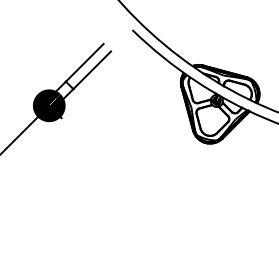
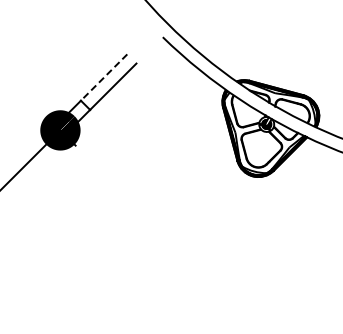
line: (85, 62) -> (104, 77), solid -> dashed

